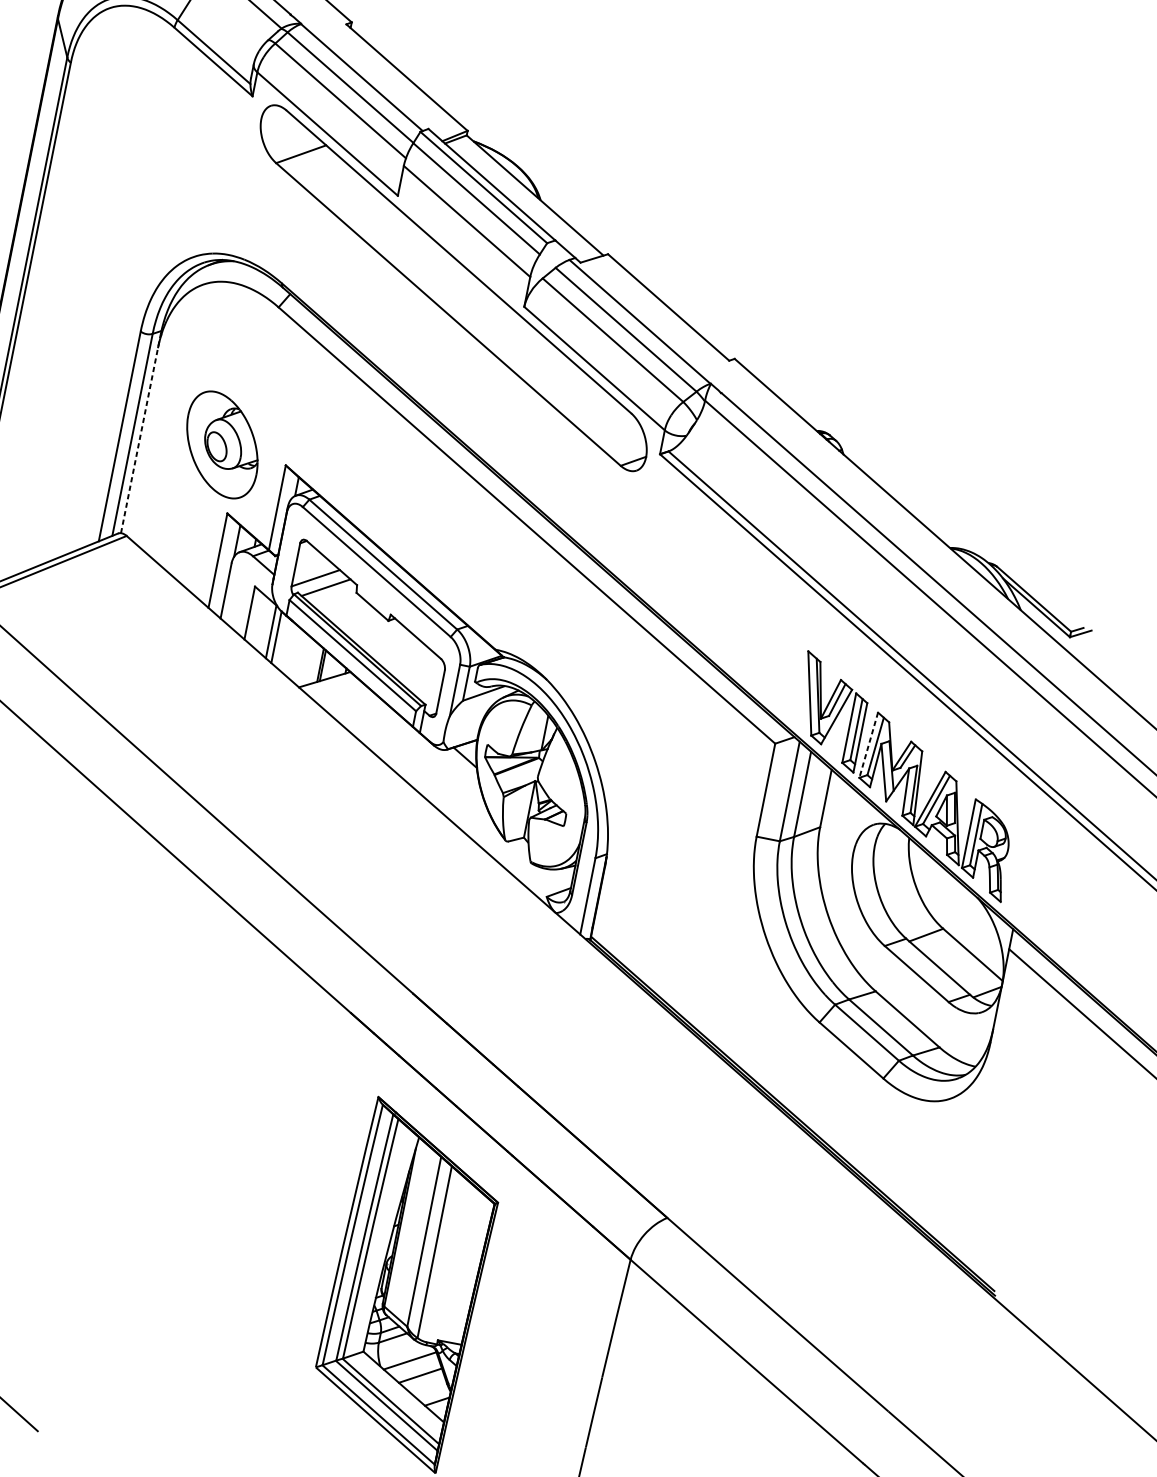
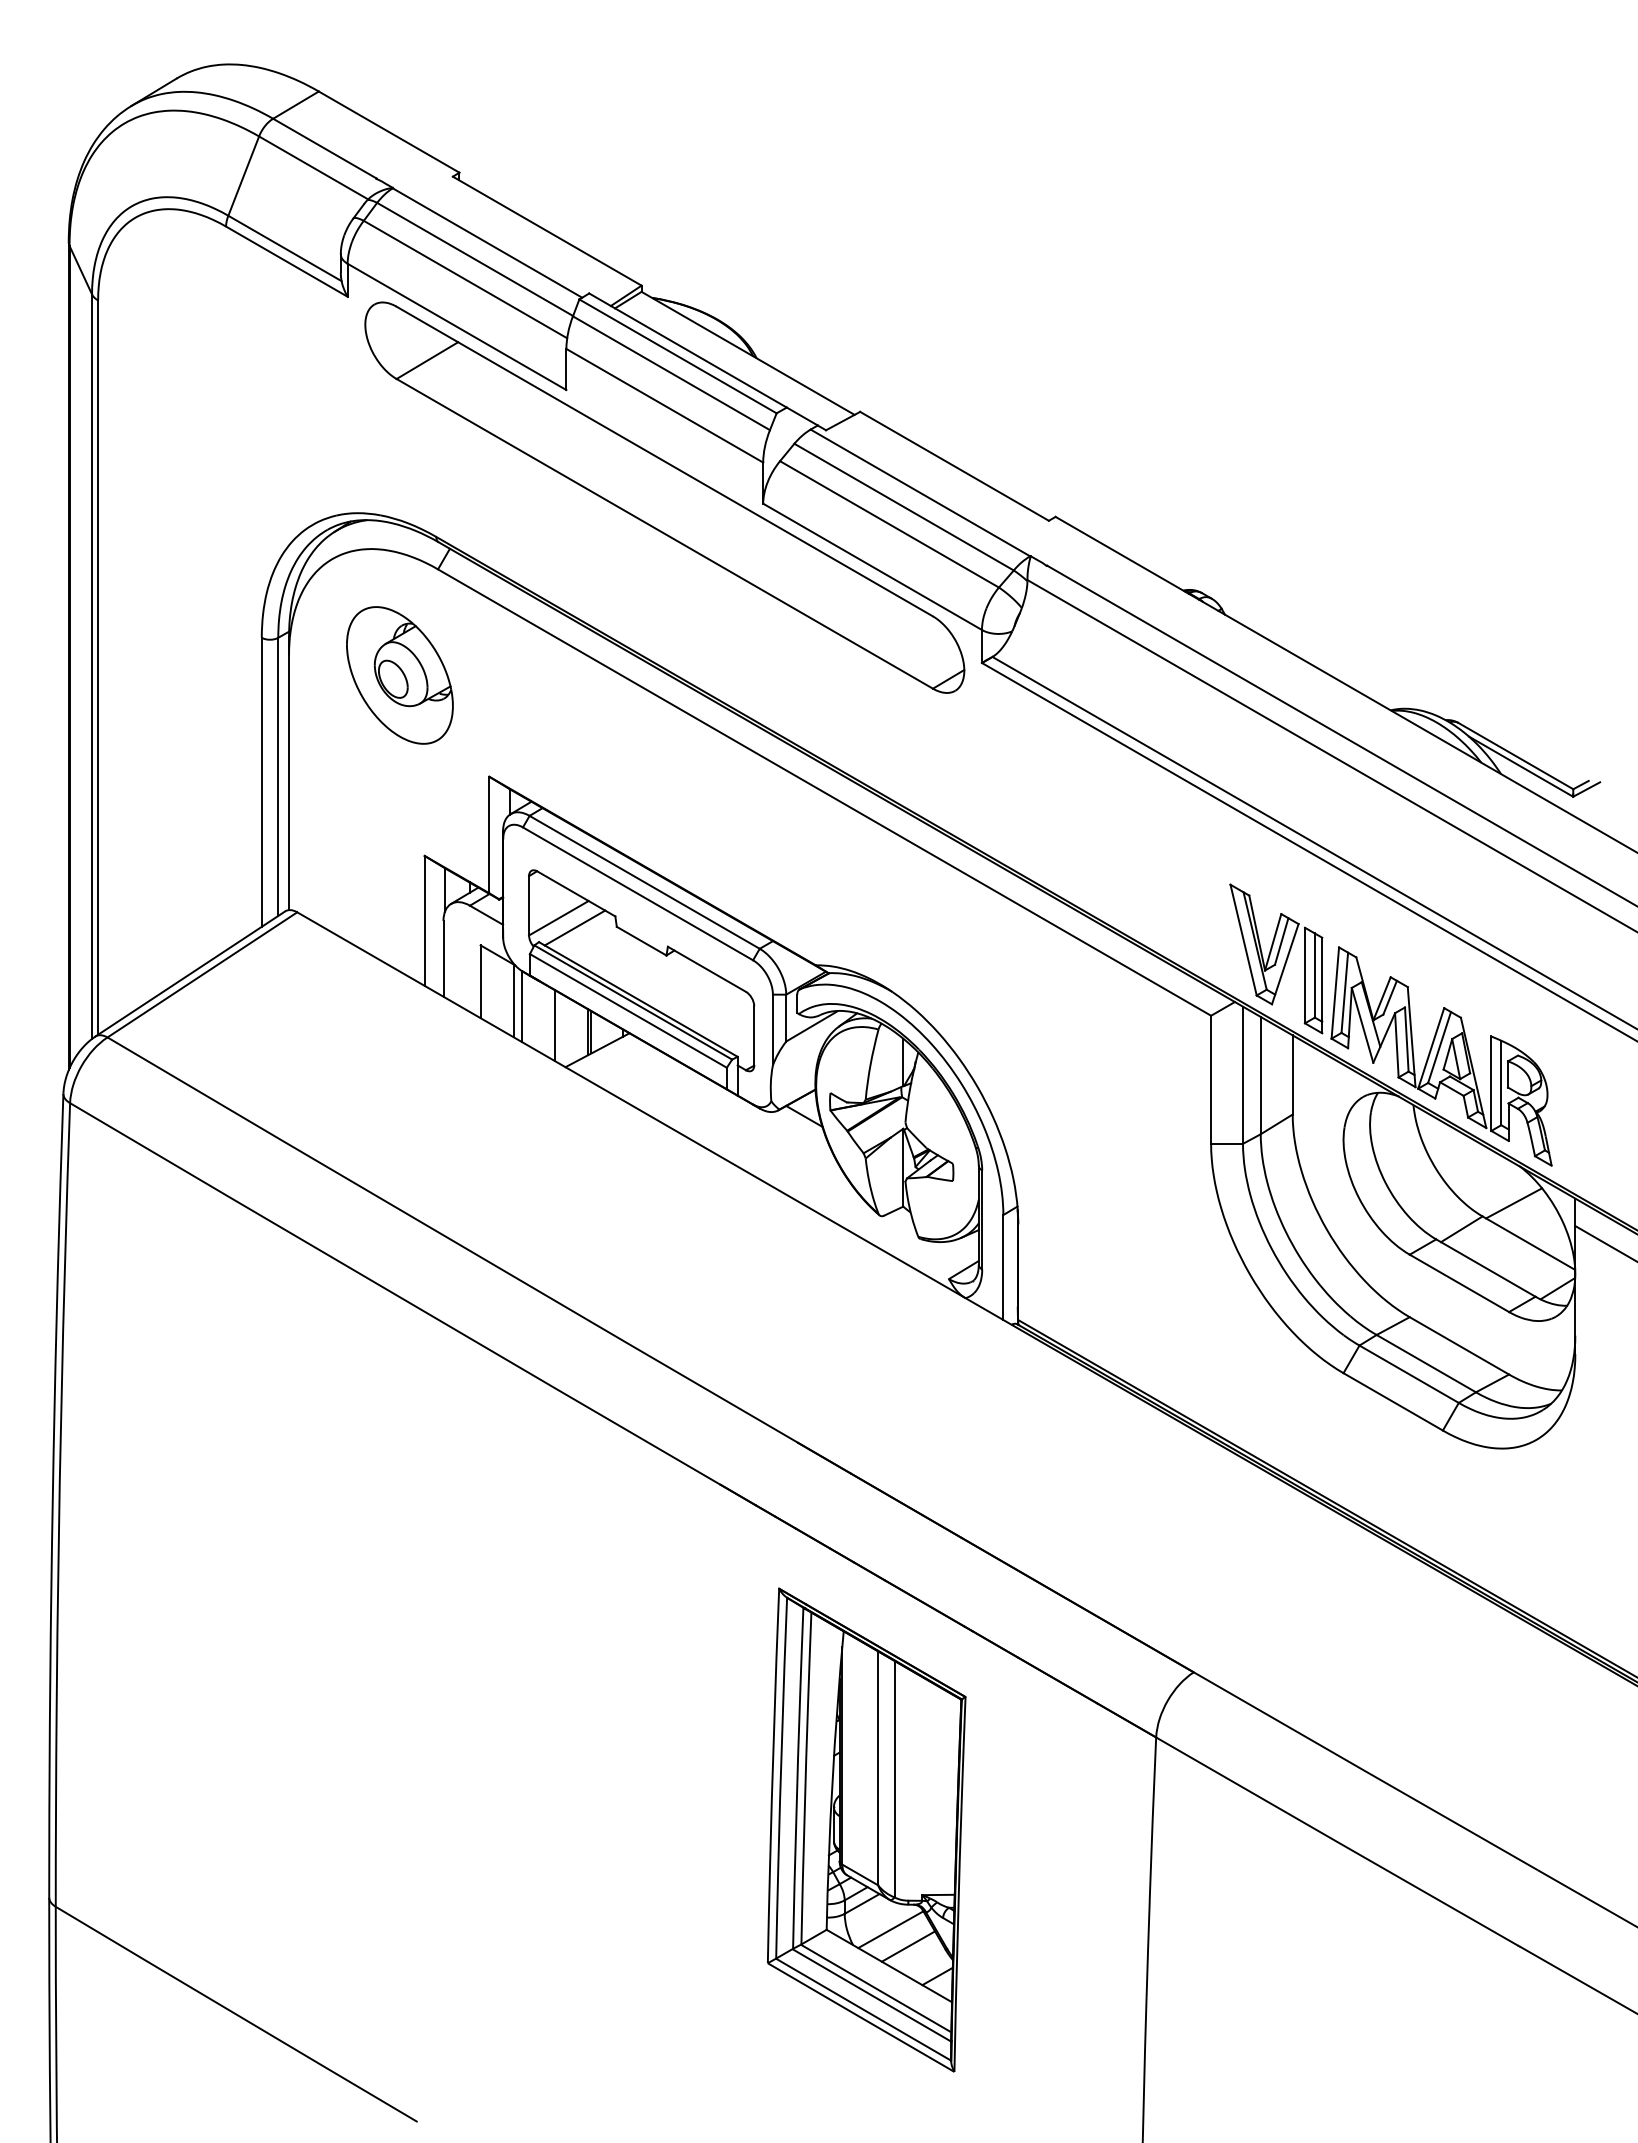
line: (141, 434) -> (289, 773), dashed -> solid
part: (222, 444) -> (399, 675), moved
line: (297, 655) -> (555, 1025), added
line: (868, 745) -> (1335, 993), dashed -> solid
line: (968, 924) -> (1514, 1203), added

